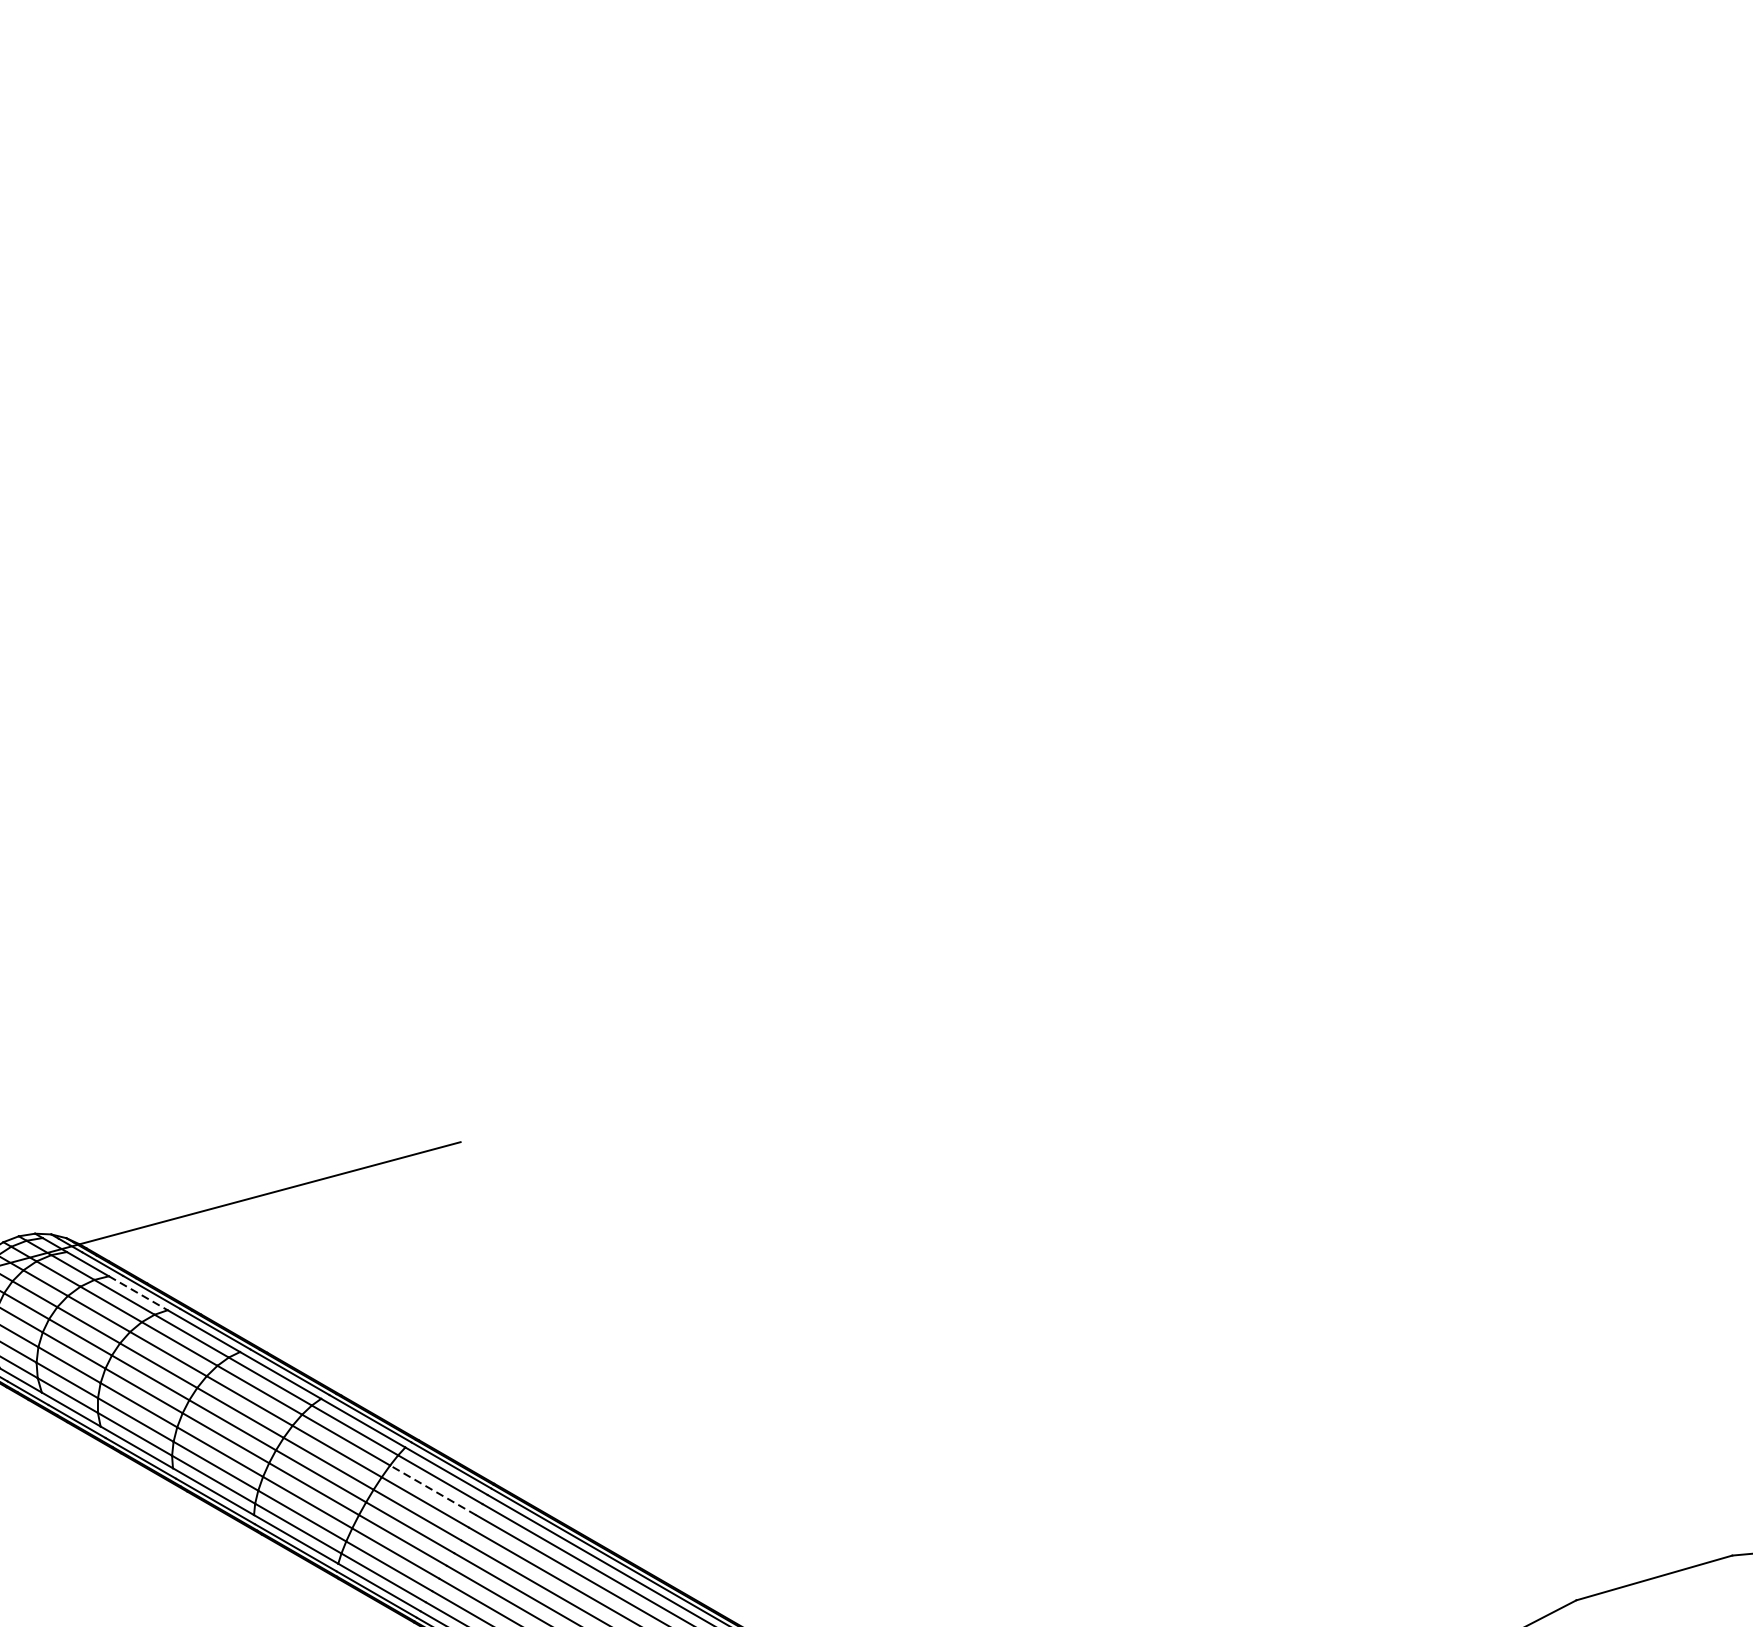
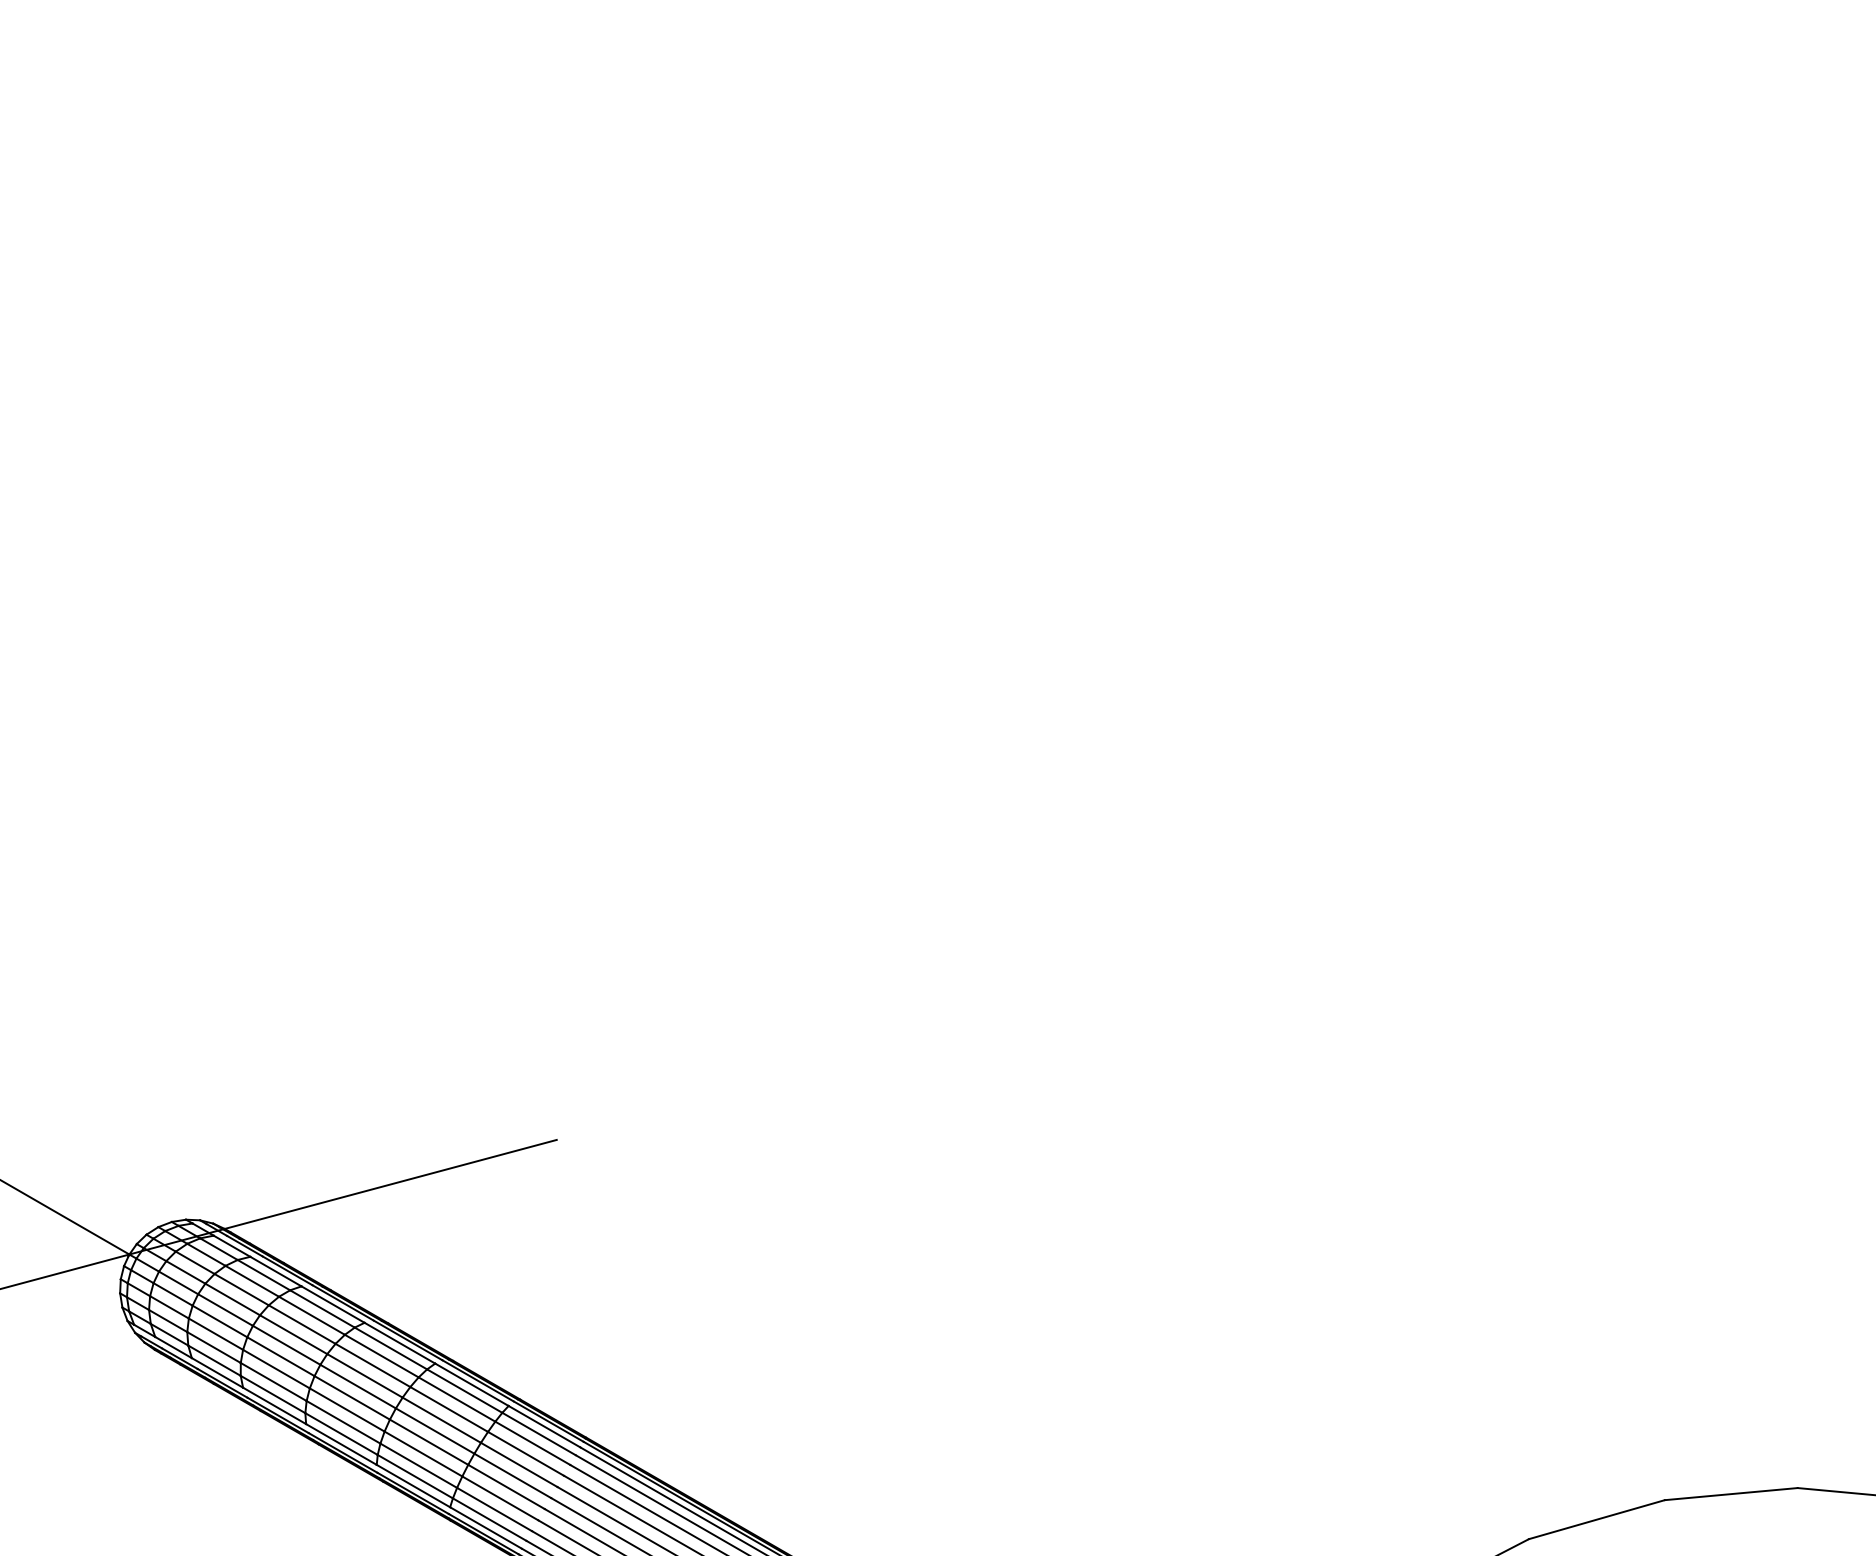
line: (137, 1293) -> (275, 1271), dashed -> solid
line: (432, 1490) -> (532, 1443), dashed -> solid

